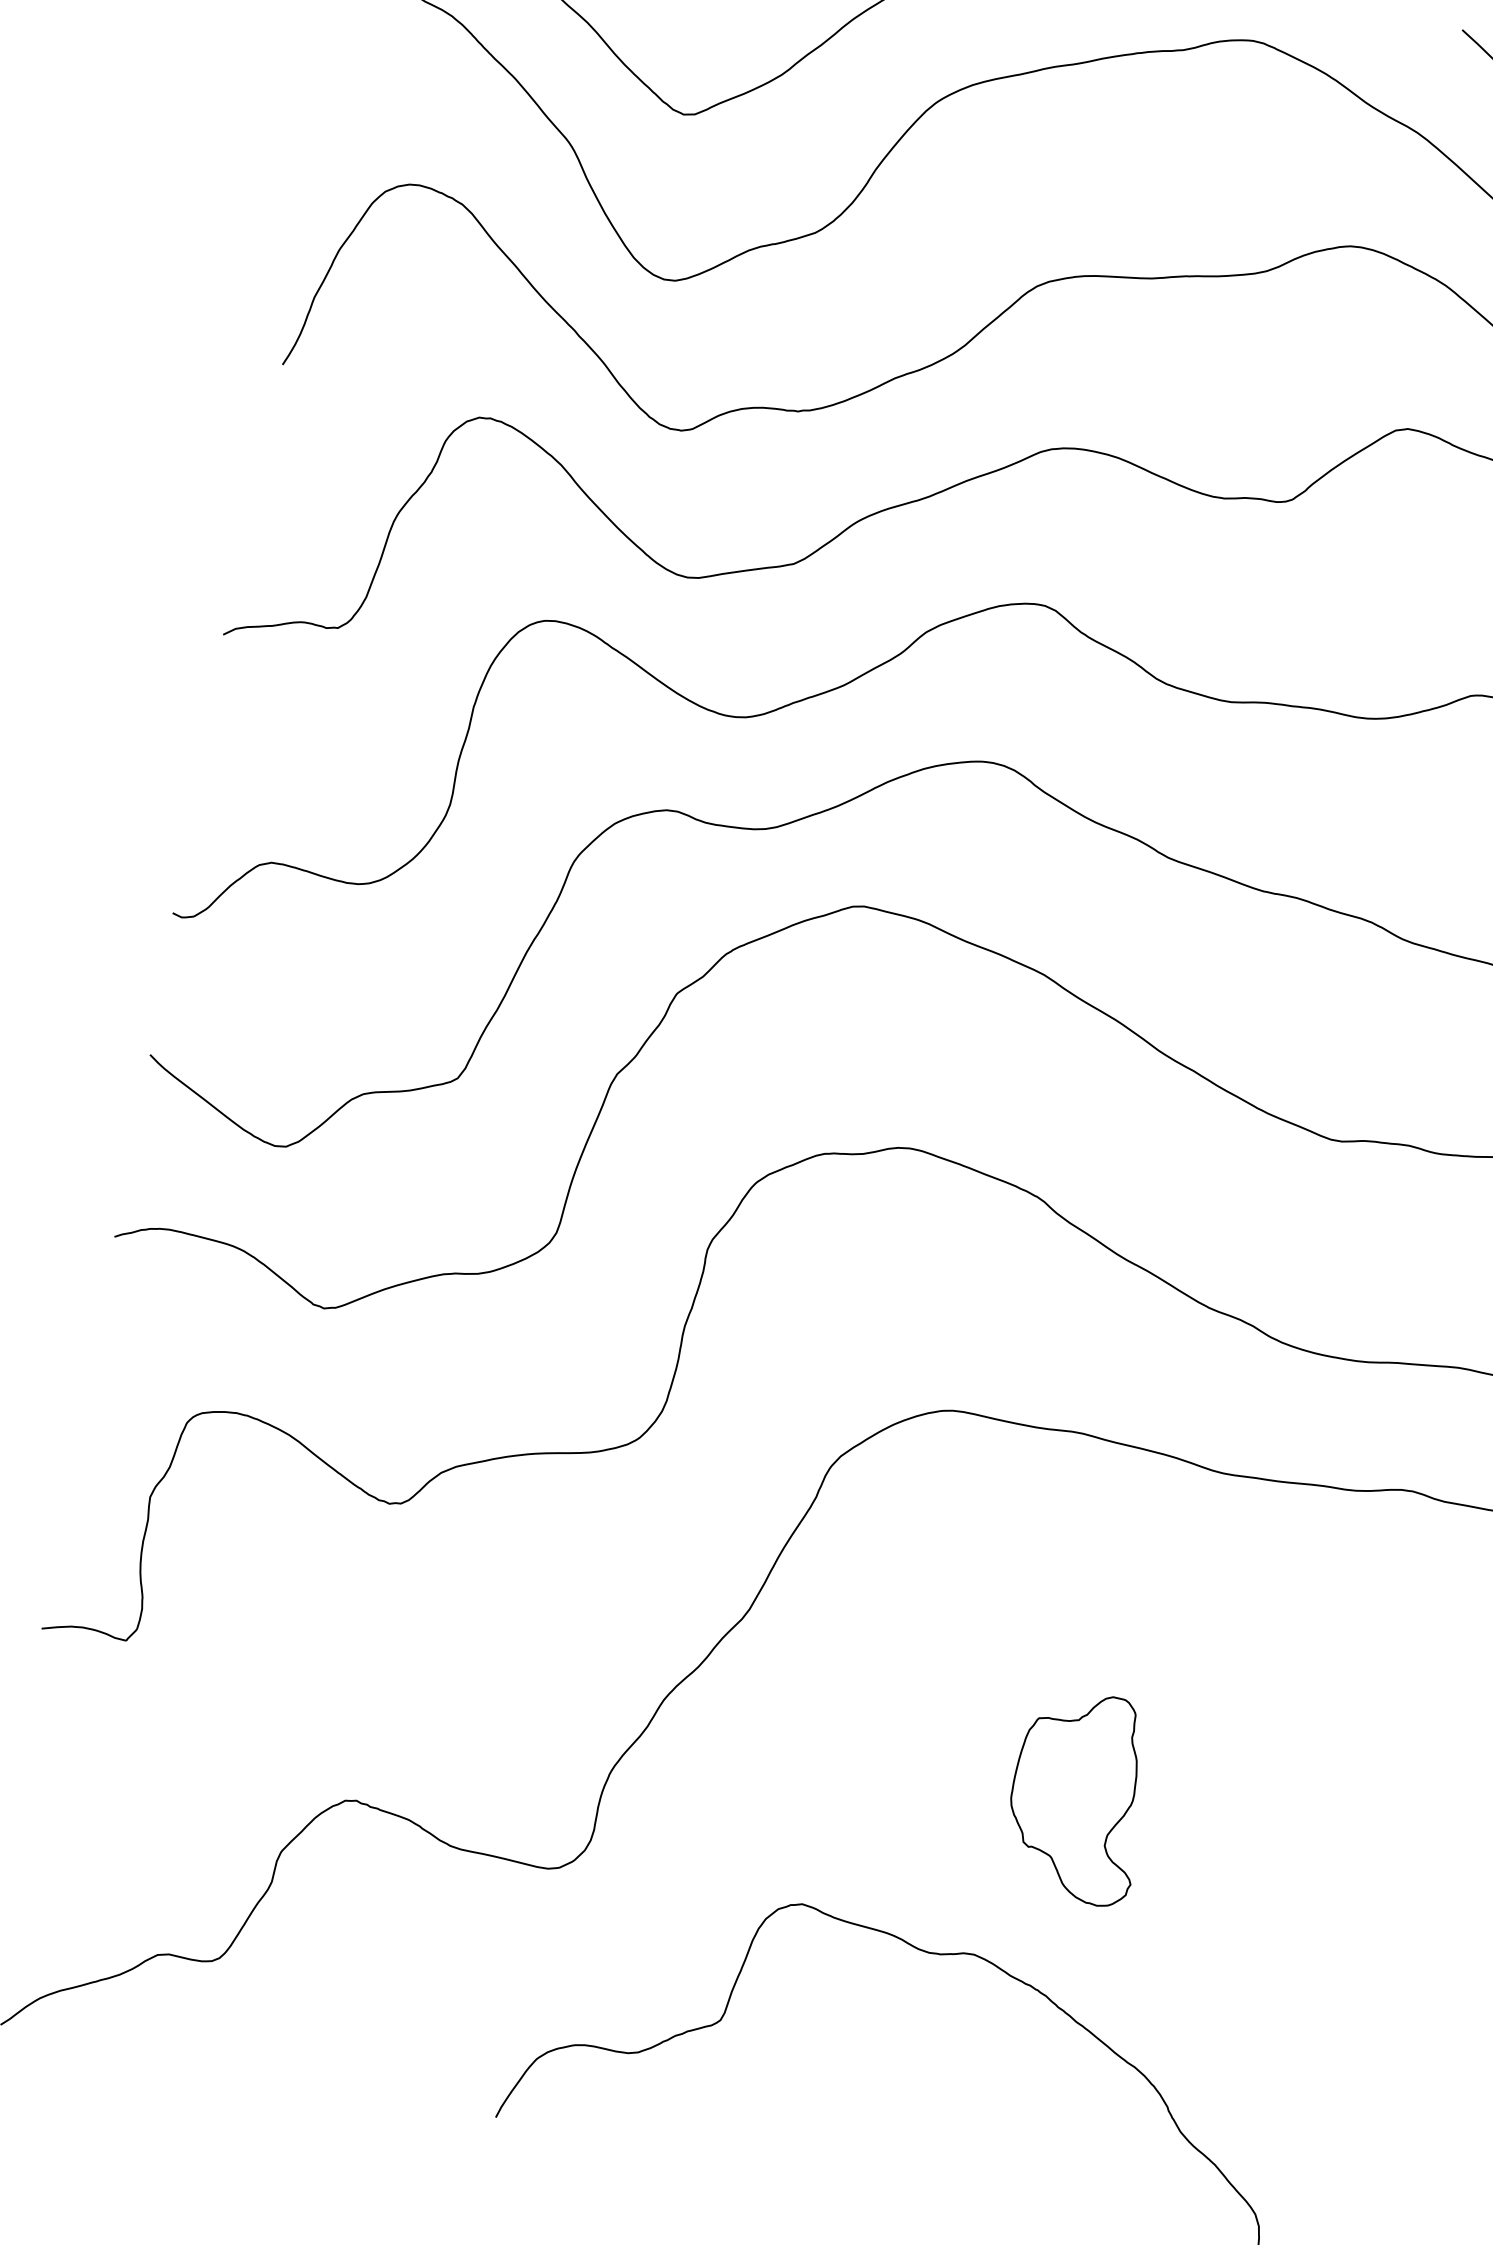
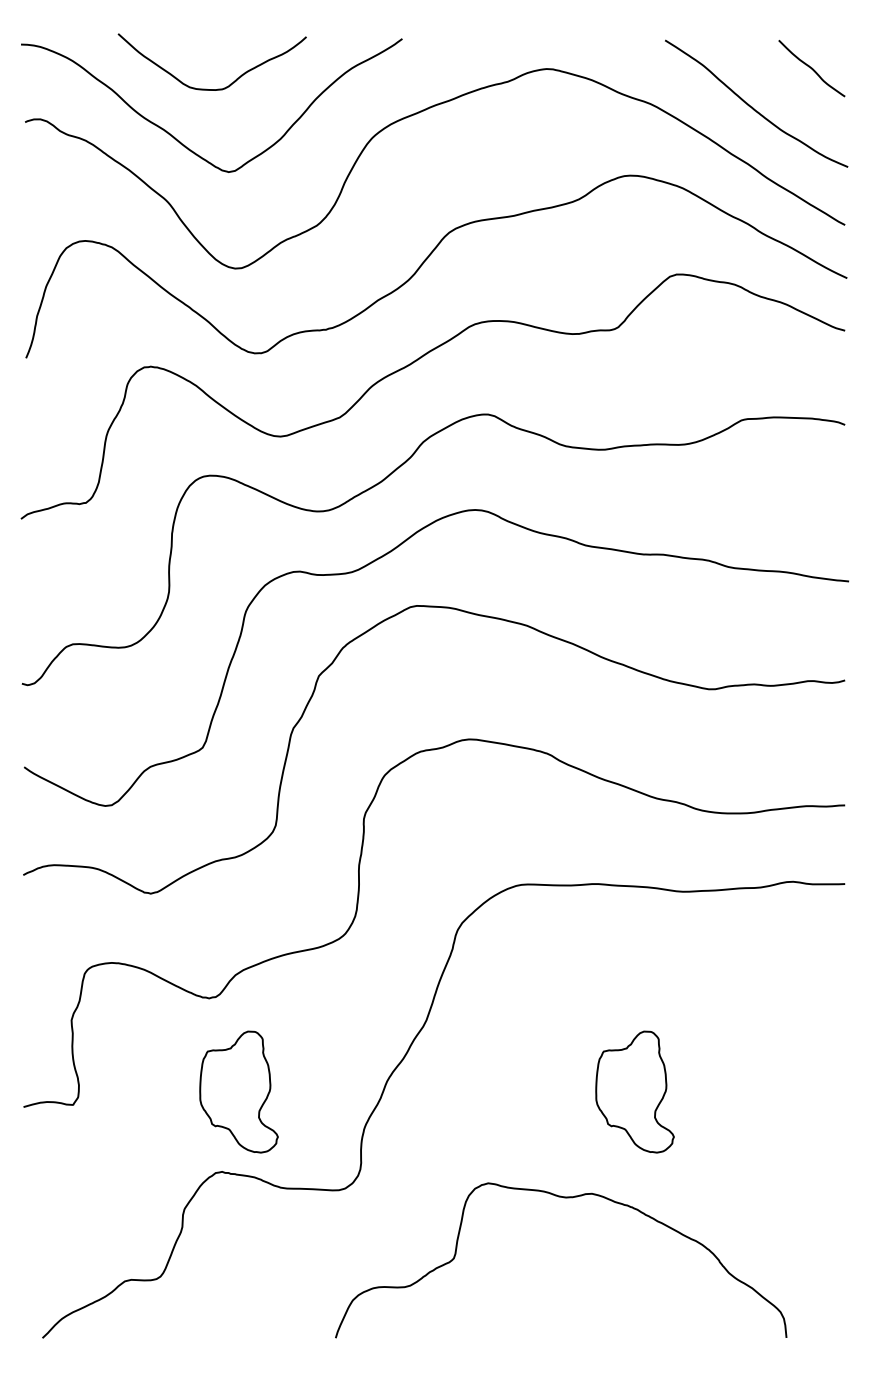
part: (409, 1670) -> (238, 1091), added

